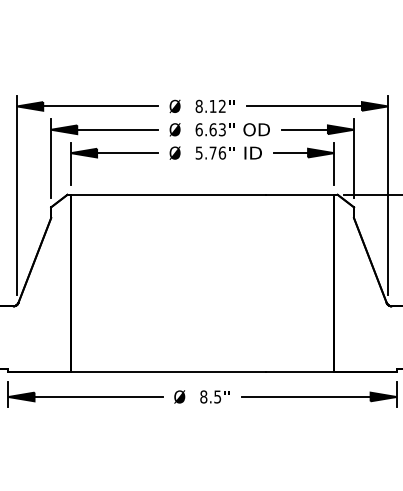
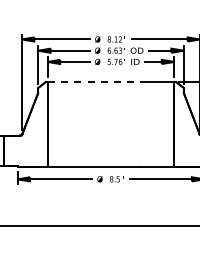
line: (168, 195) -> (94, 82), solid -> dashed

